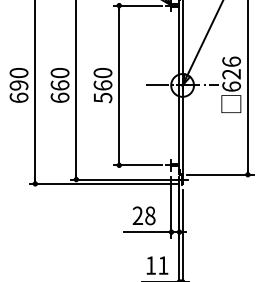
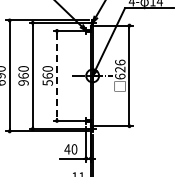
line: (118, 86) -> (56, 76), solid -> dashed
text: (59, 97) -> (23, 82), 660 -> 960
text: (143, 216) -> (70, 149), 28 -> 40

